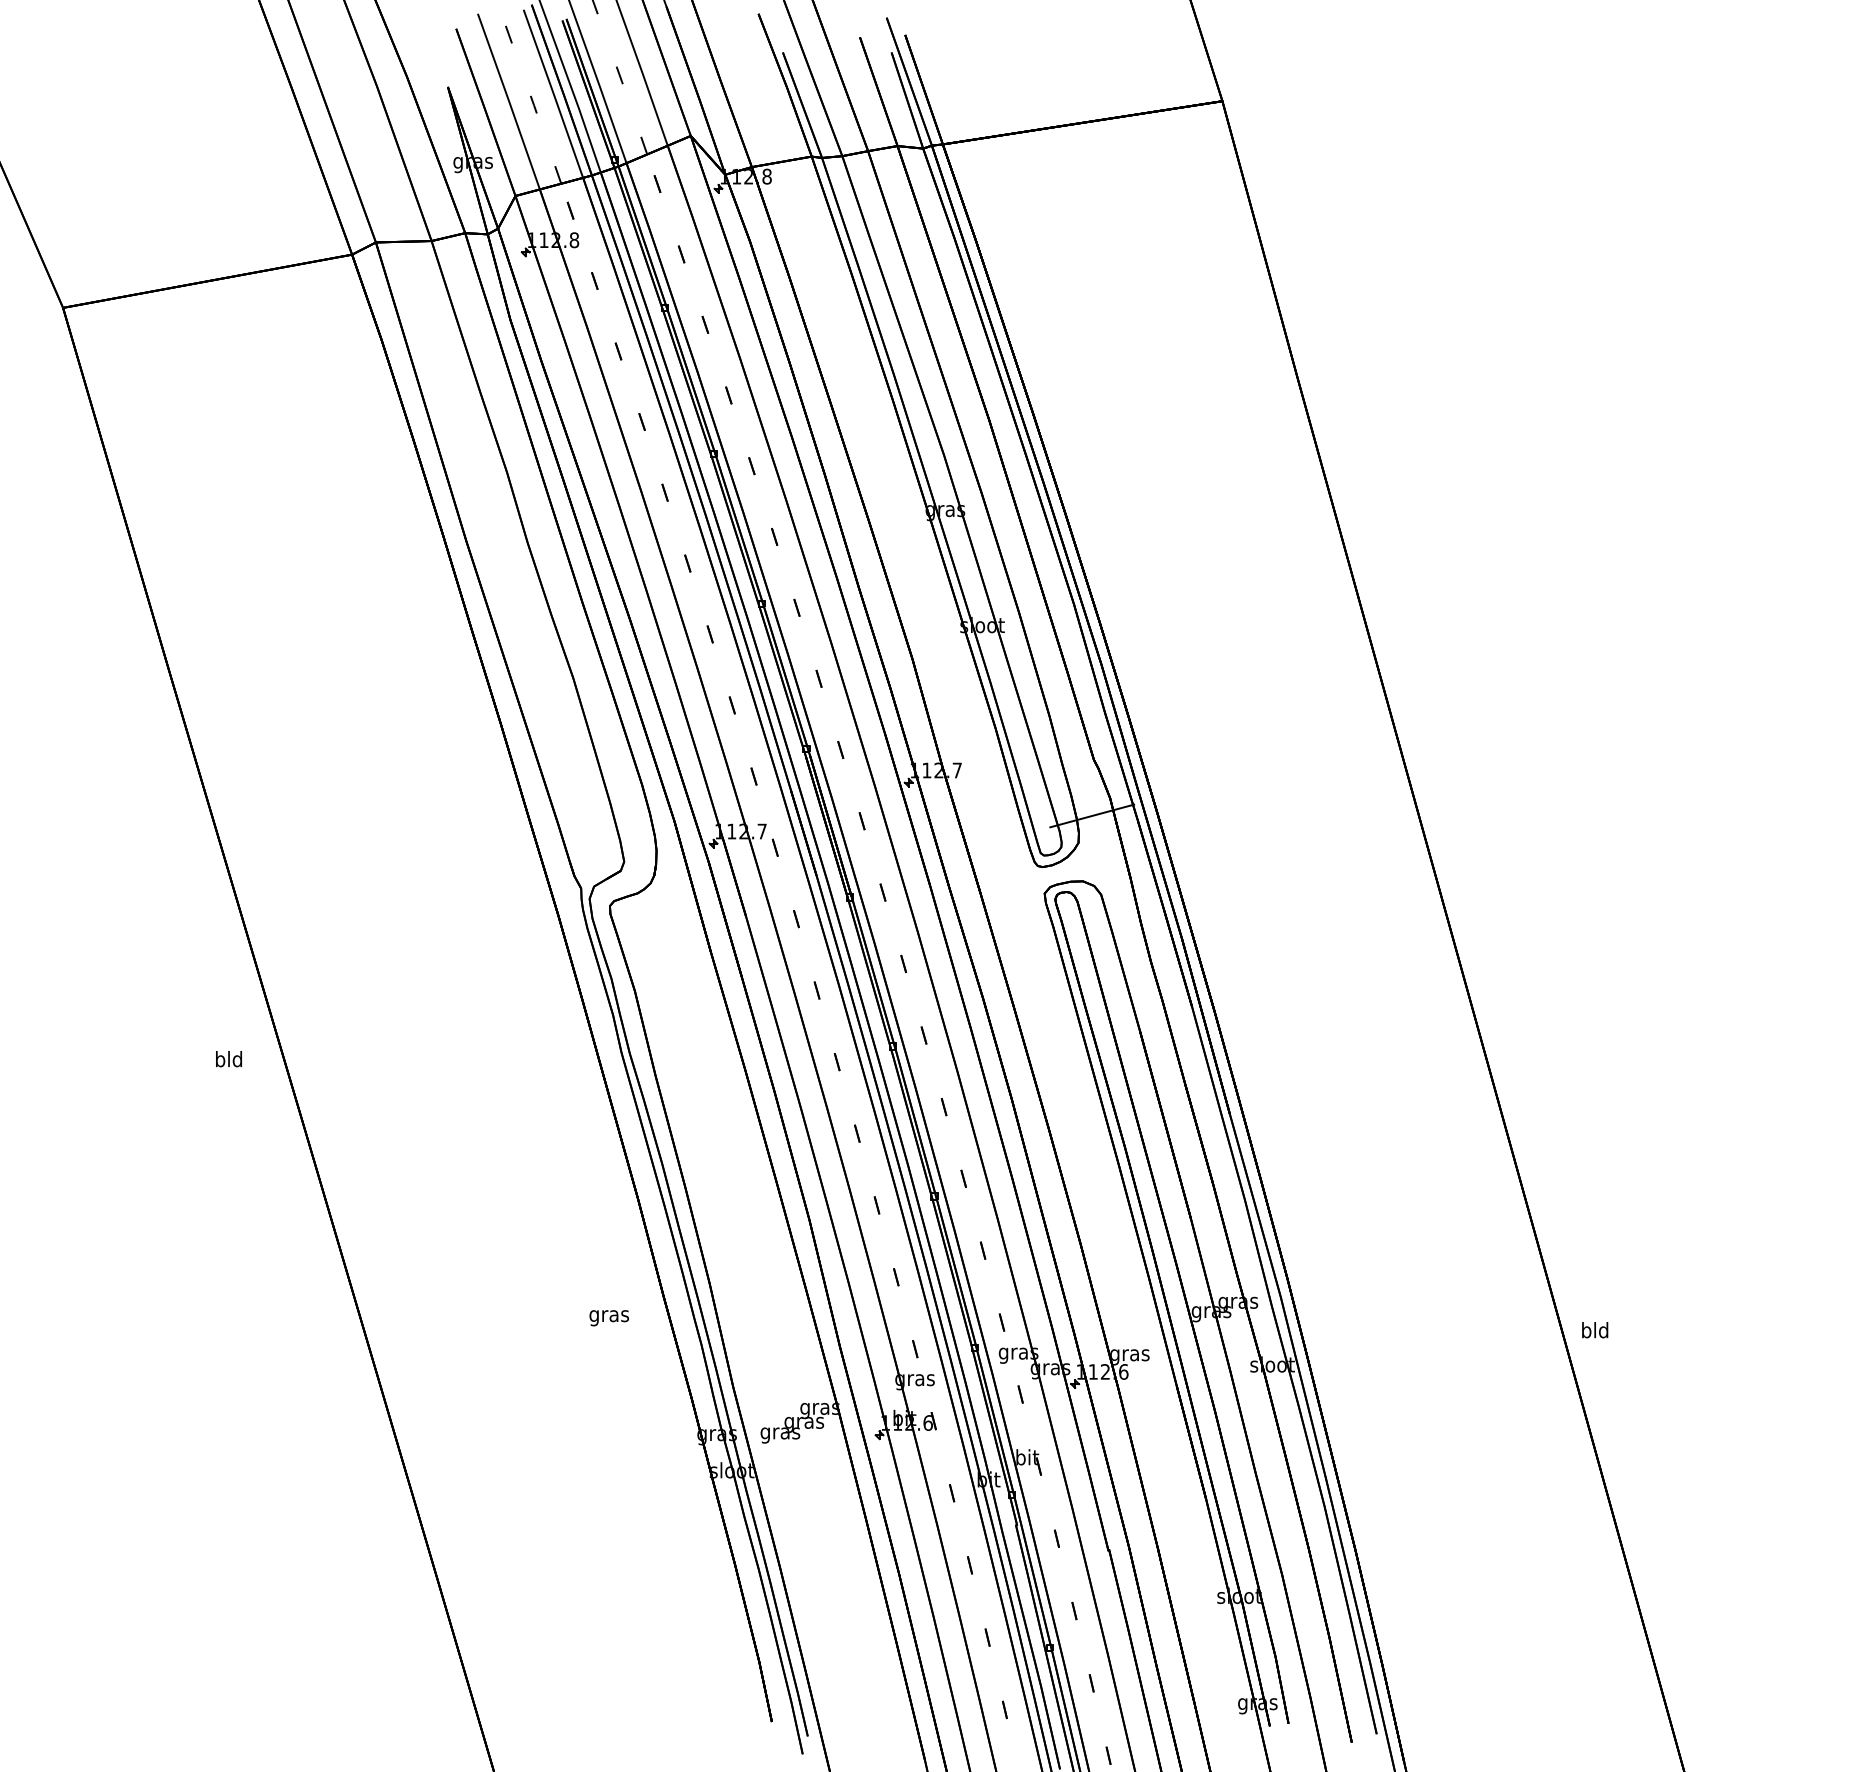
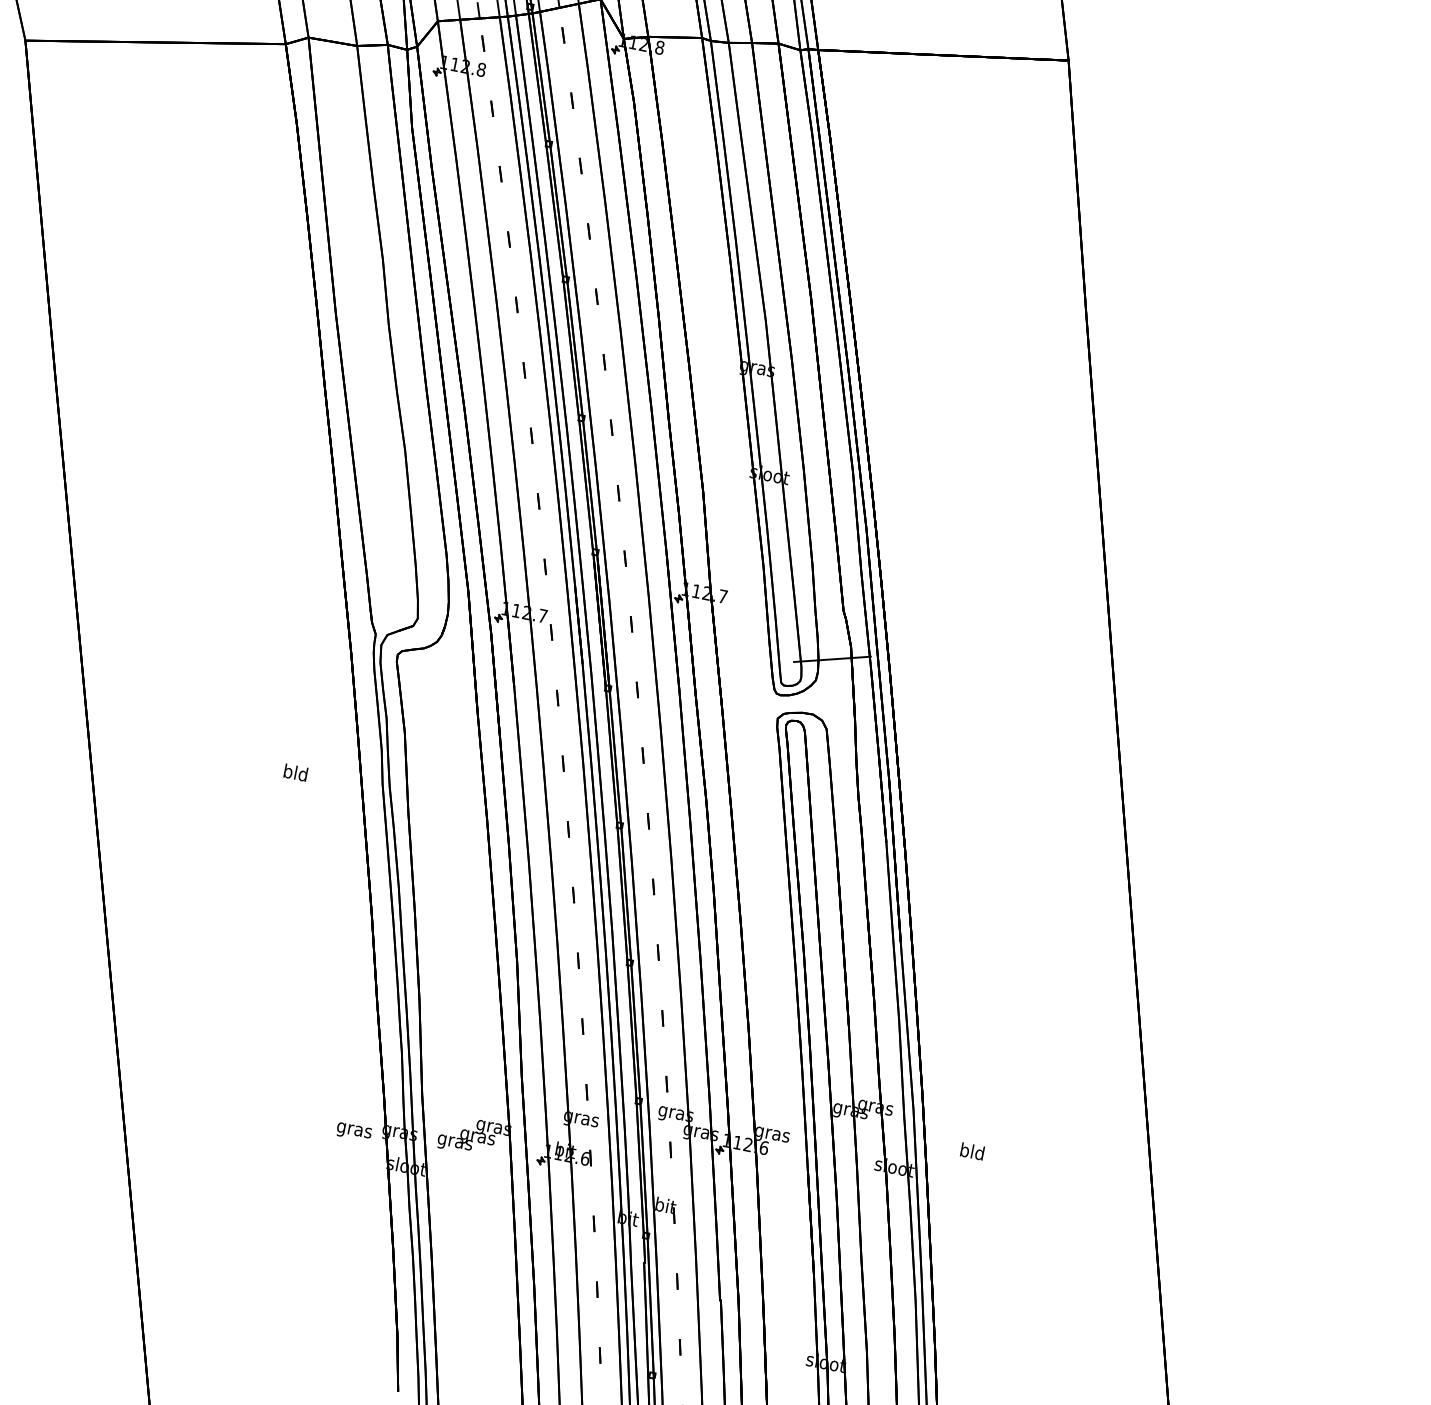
text: (228, 1059) -> (295, 772), moved
text: (608, 1318) -> (353, 1132), moved
text: (1595, 1330) -> (972, 1151), moved

